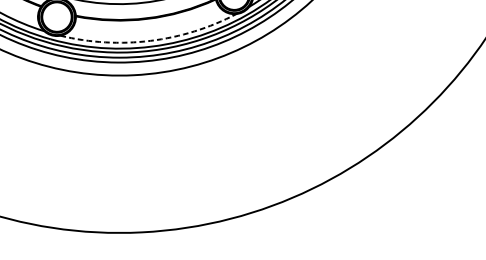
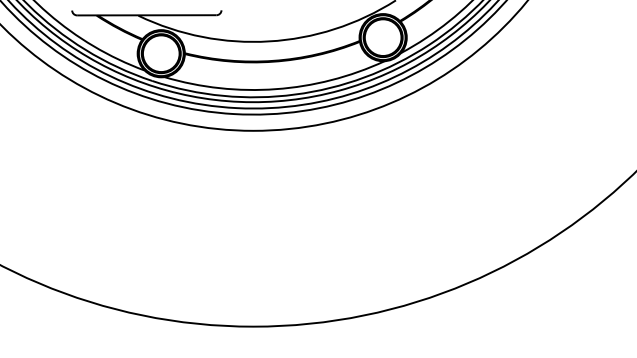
arc: (150, 41) -> (275, 89), dashed -> solid

